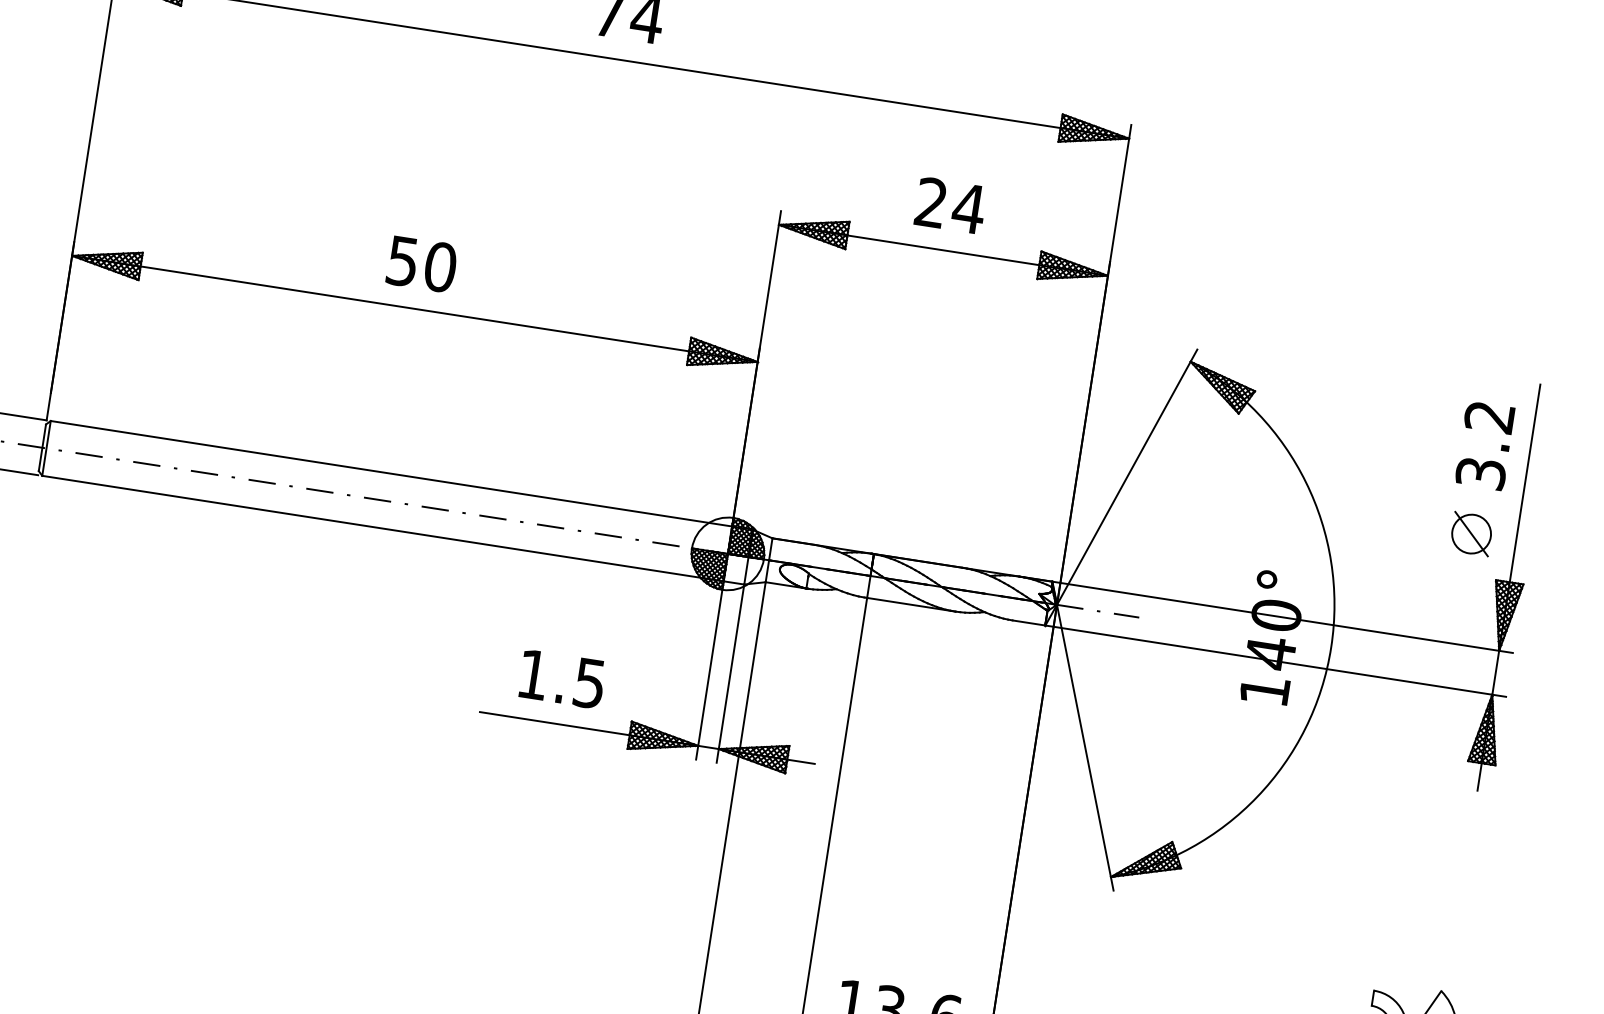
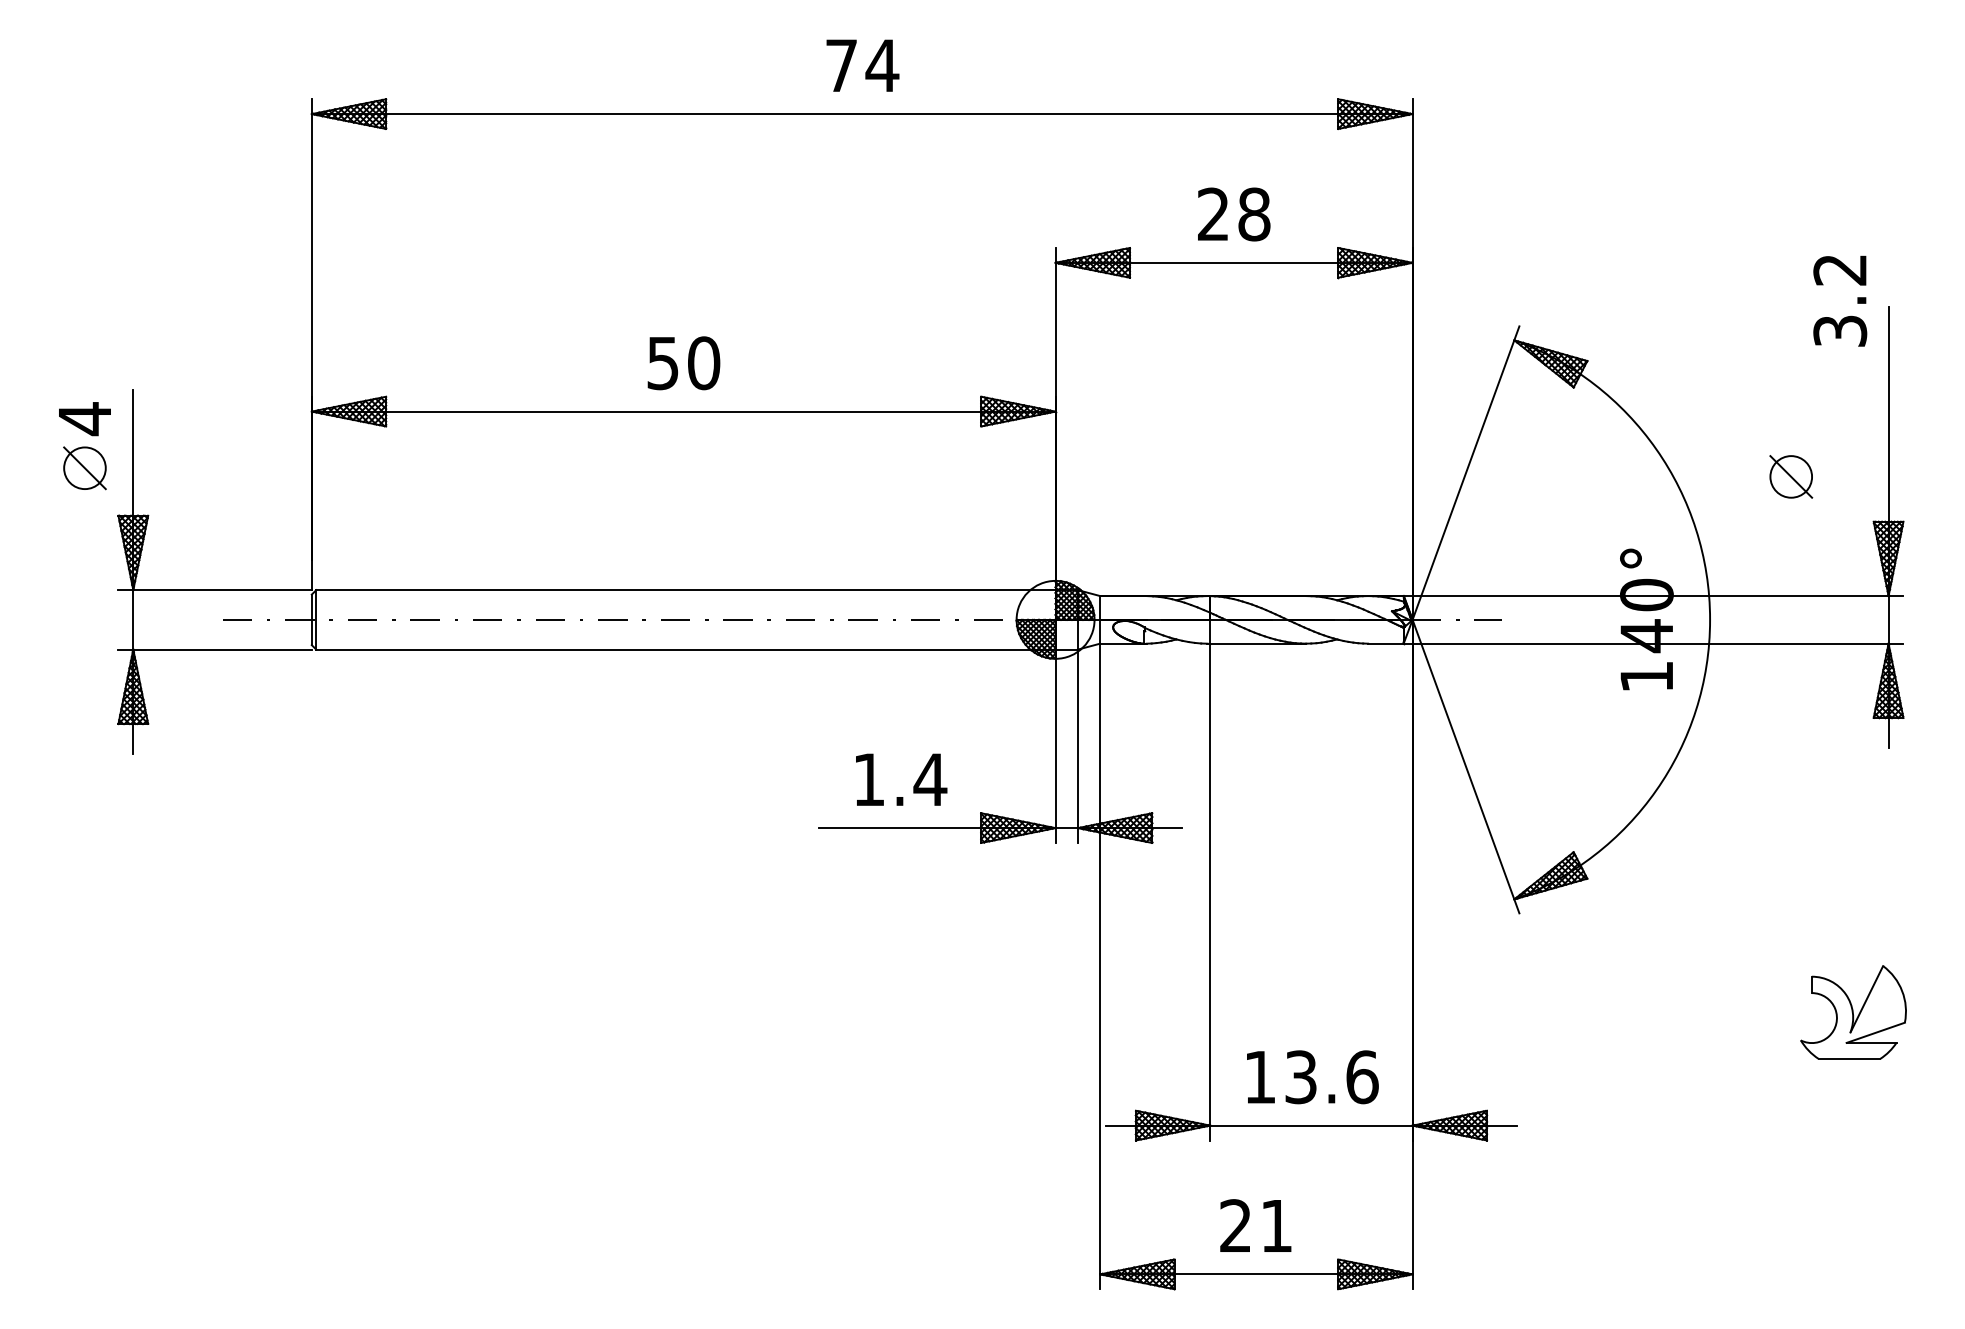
text: (969, 208) -> (1254, 214), 24 -> 28
text: (1485, 445) -> (1840, 300), moved
part: (1471, 533) -> (1791, 476), moved
text: (589, 683) -> (930, 779), 1.5 -> 1.4

